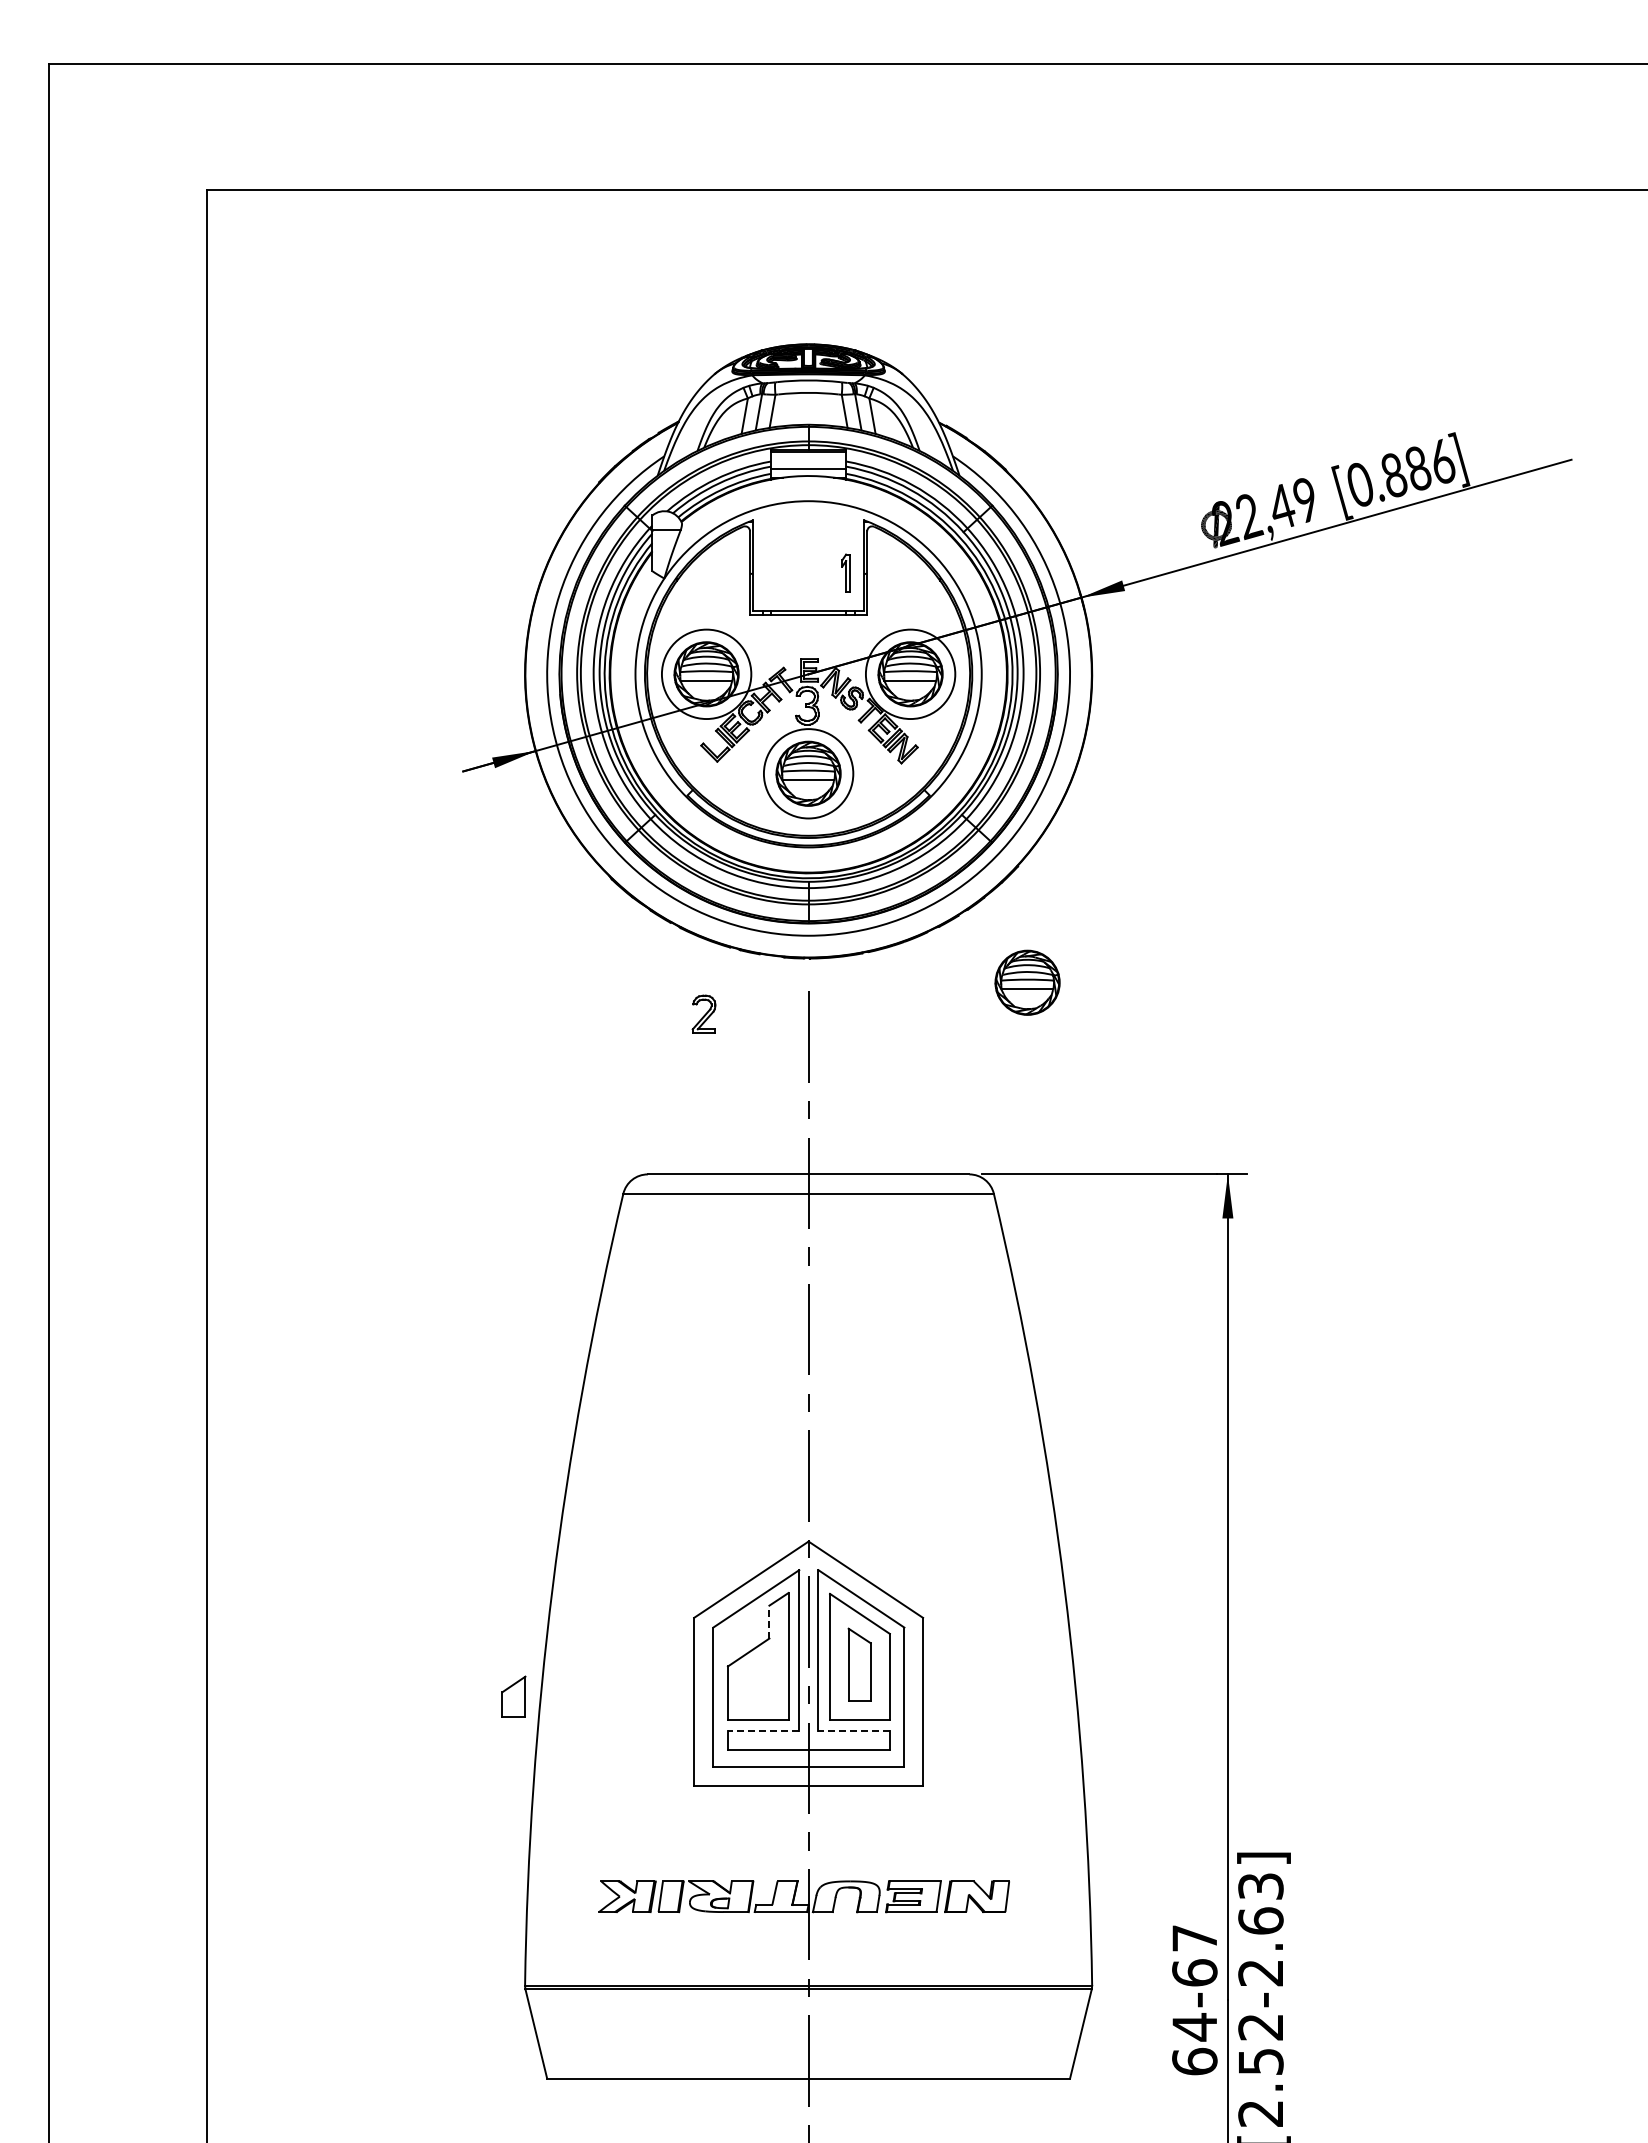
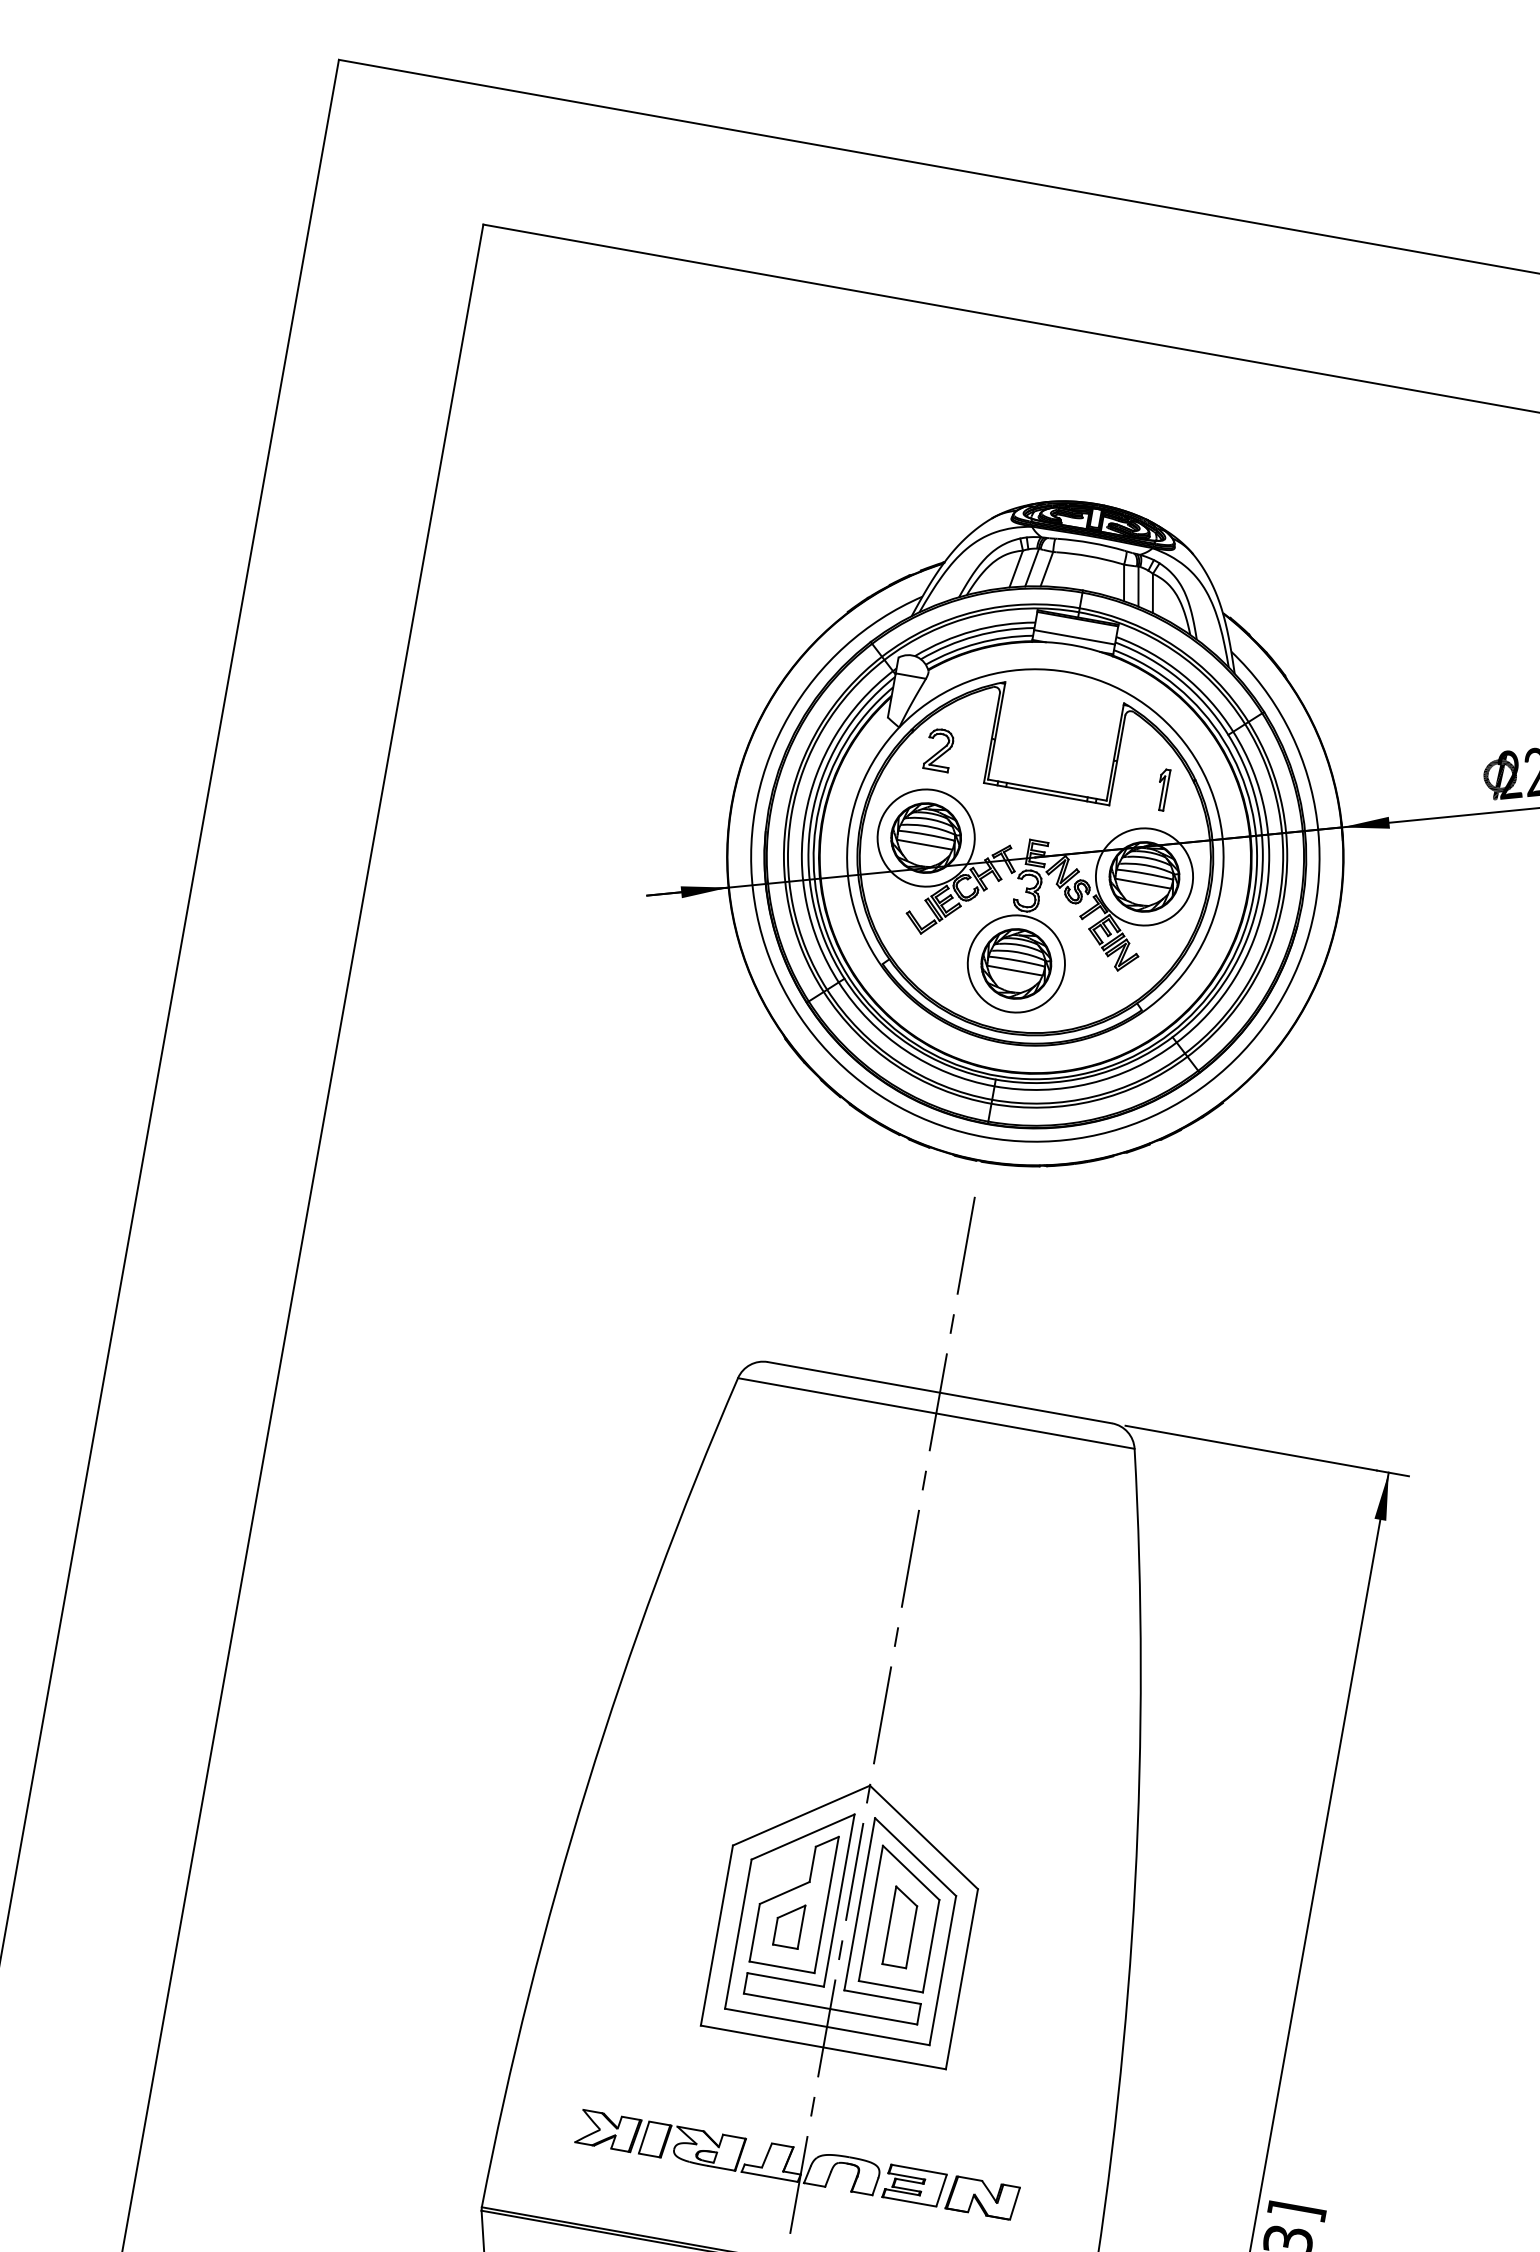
part: (845, 572) -> (1162, 788), moved
part: (1027, 982) -> (1210, 1229), removed
part: (703, 1013) -> (938, 748), moved
line: (769, 1621) -> (812, 1863), dashed -> solid
part: (513, 1696) -> (788, 1924), moved
line: (763, 1731) -> (785, 1980), dashed -> solid
line: (854, 1731) -> (882, 1997), dashed -> solid

